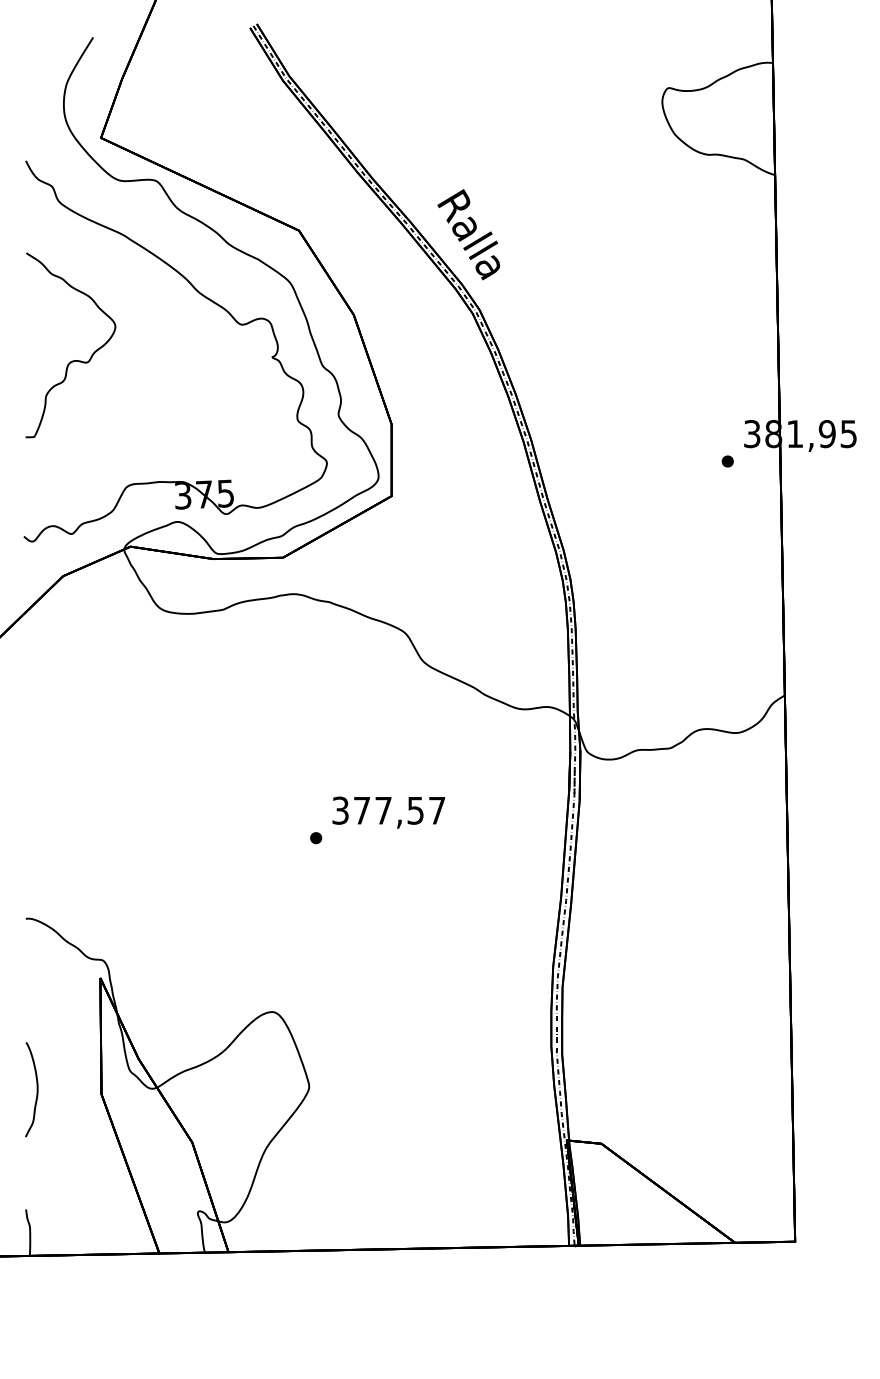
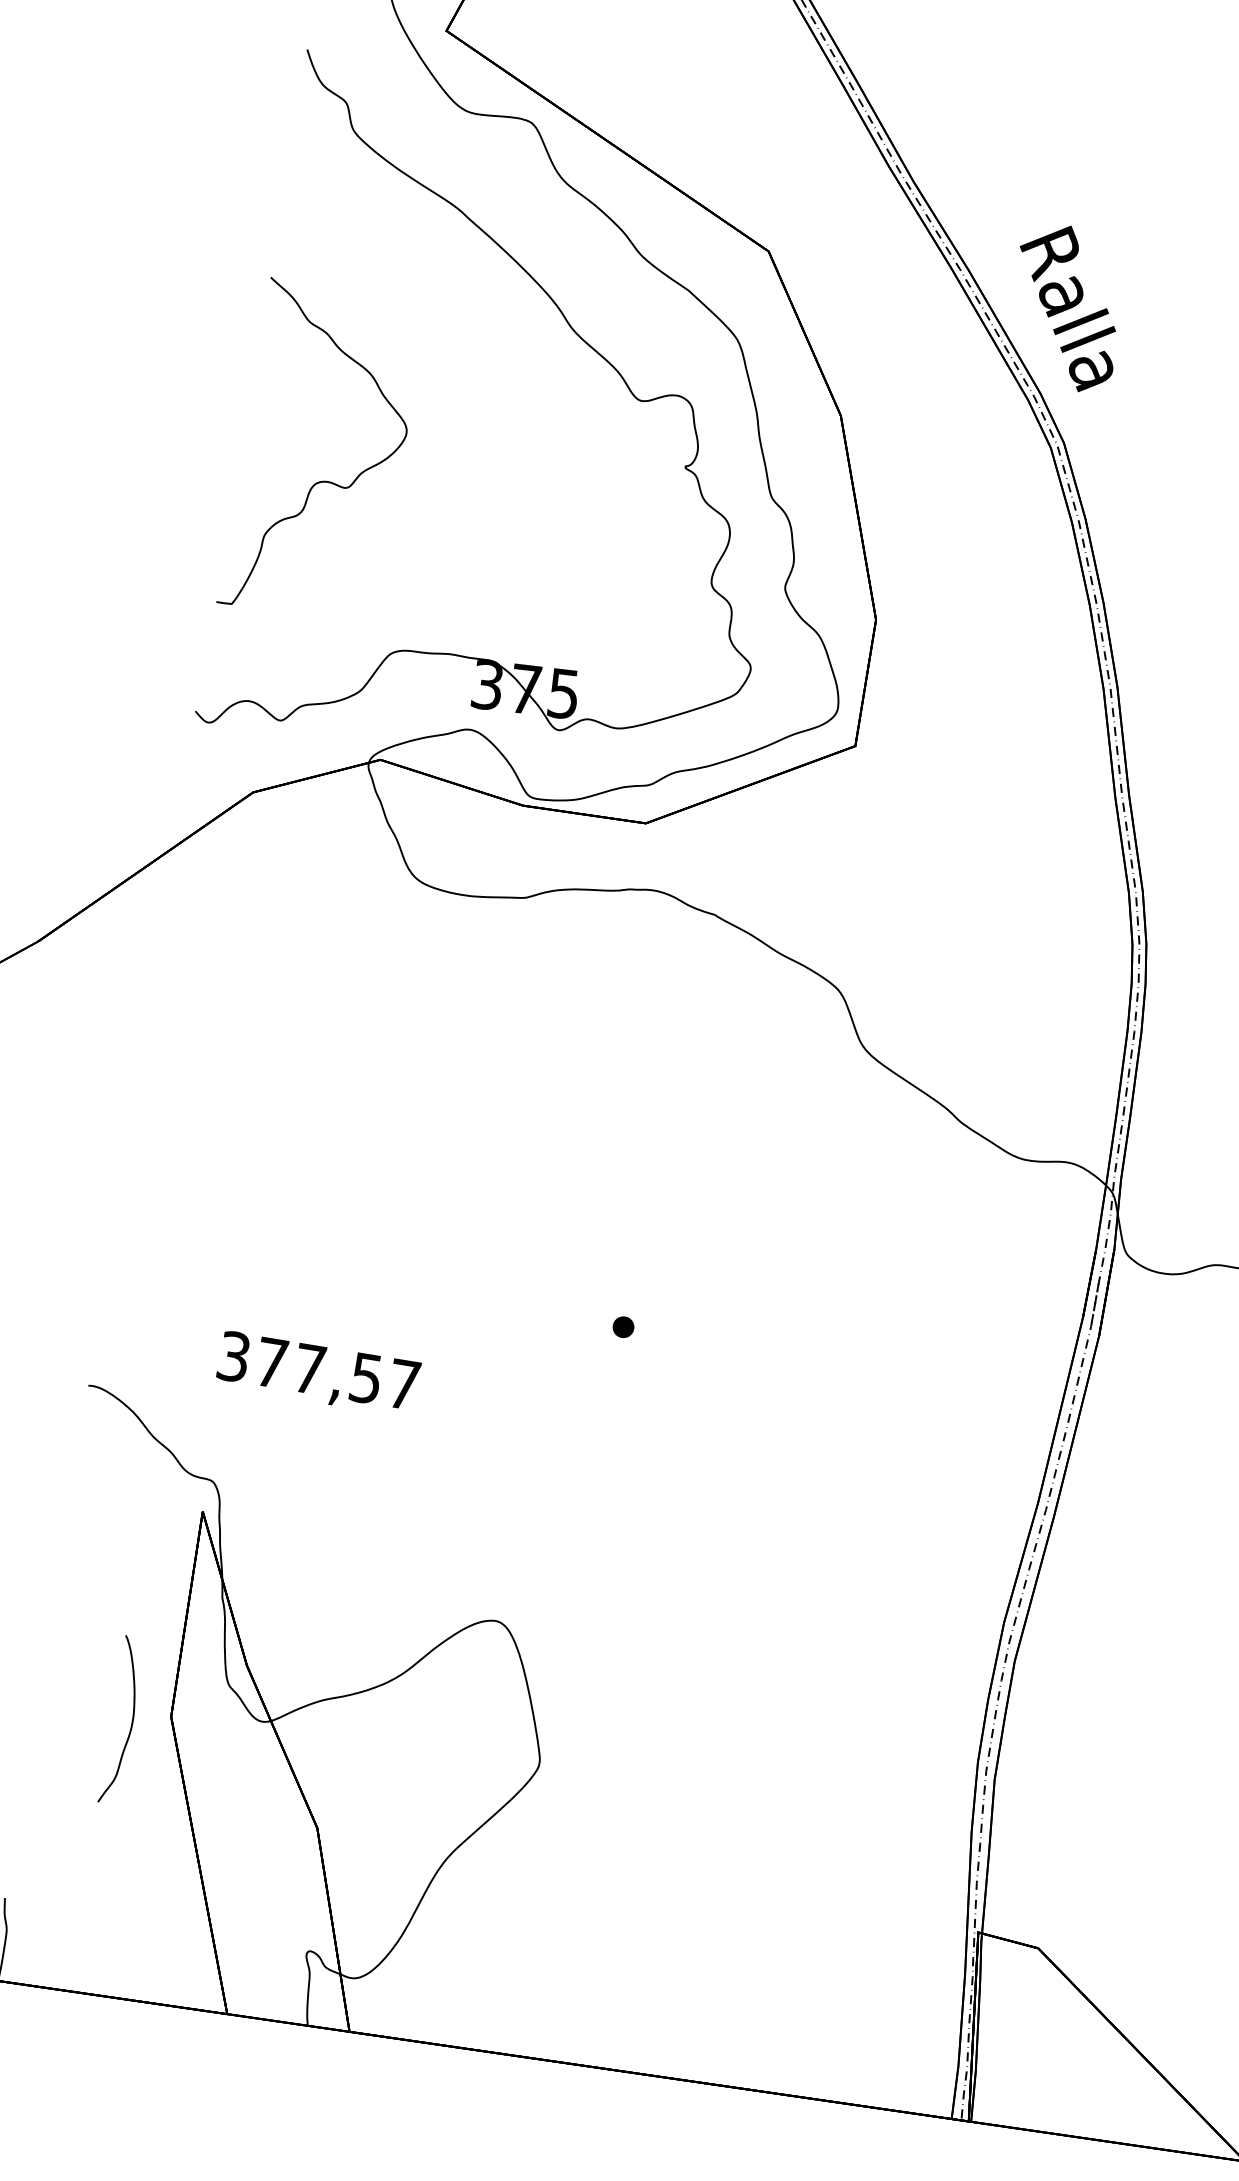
curve: (72, 360) -> (321, 480), moved
text: (388, 812) -> (317, 1373), moved
curve: (36, 1089) -> (130, 1721), moved

